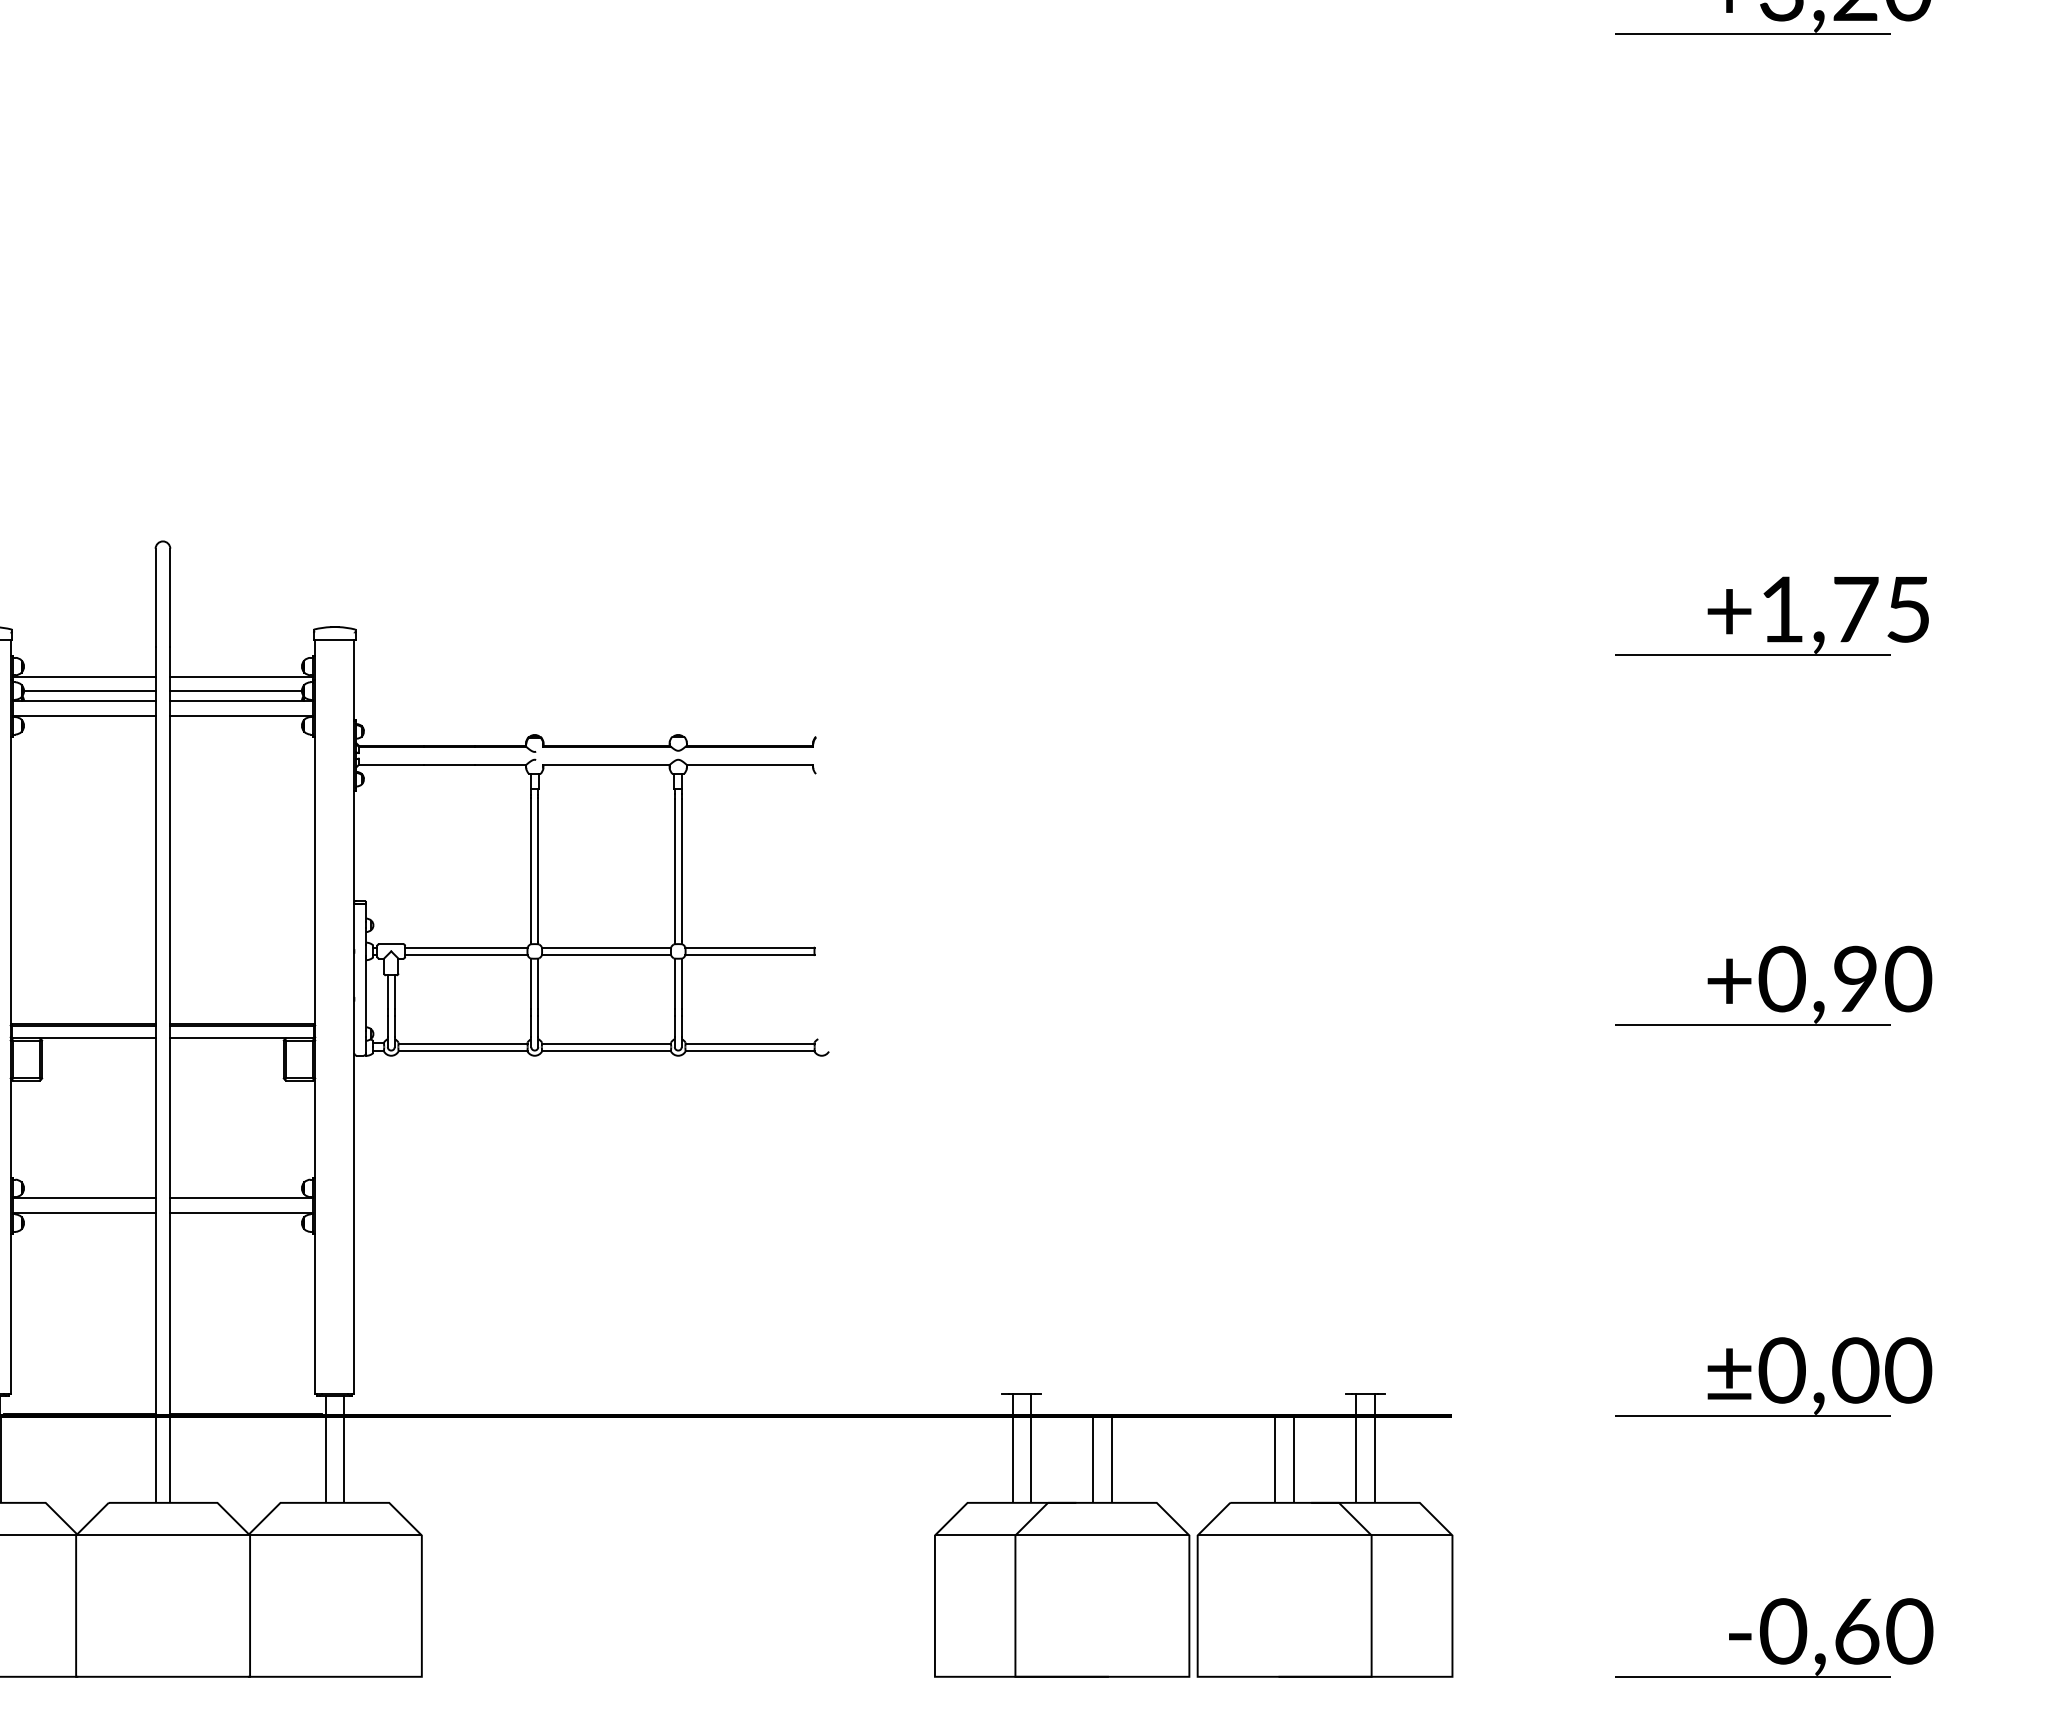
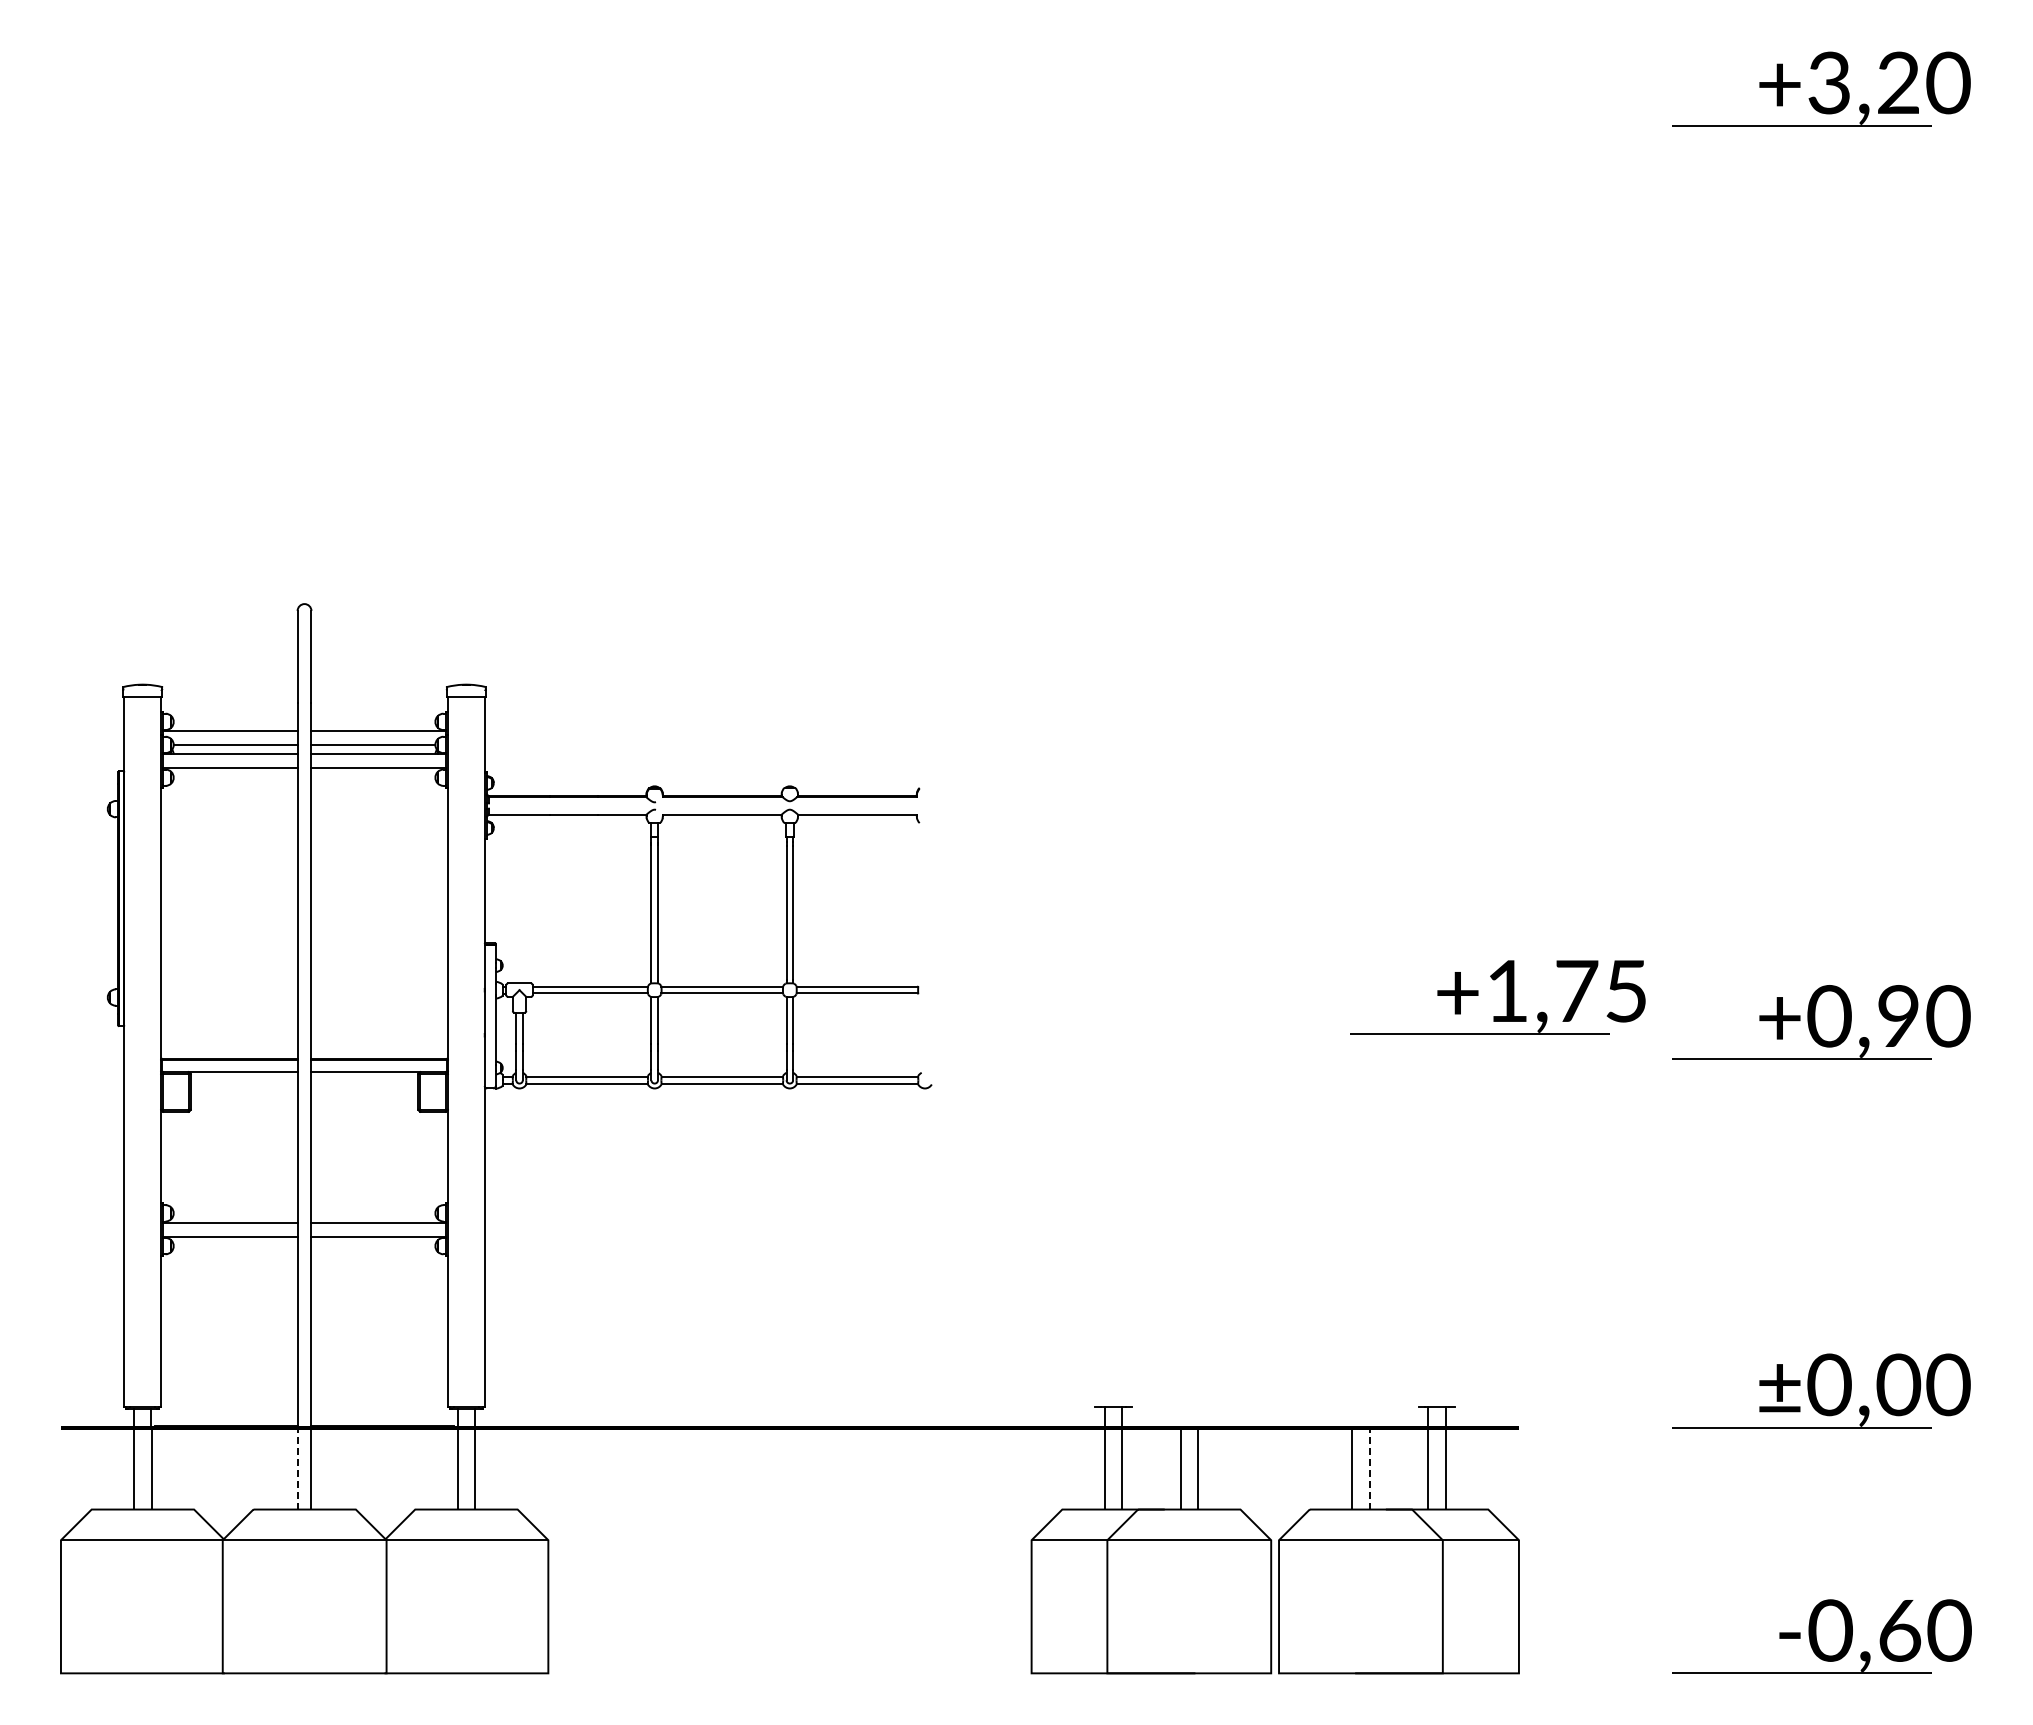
part: (1781, 616) -> (1506, 997), moved
line: (155, 1459) -> (297, 1468), solid -> dashed
line: (1293, 1459) -> (1369, 1468), solid -> dashed

